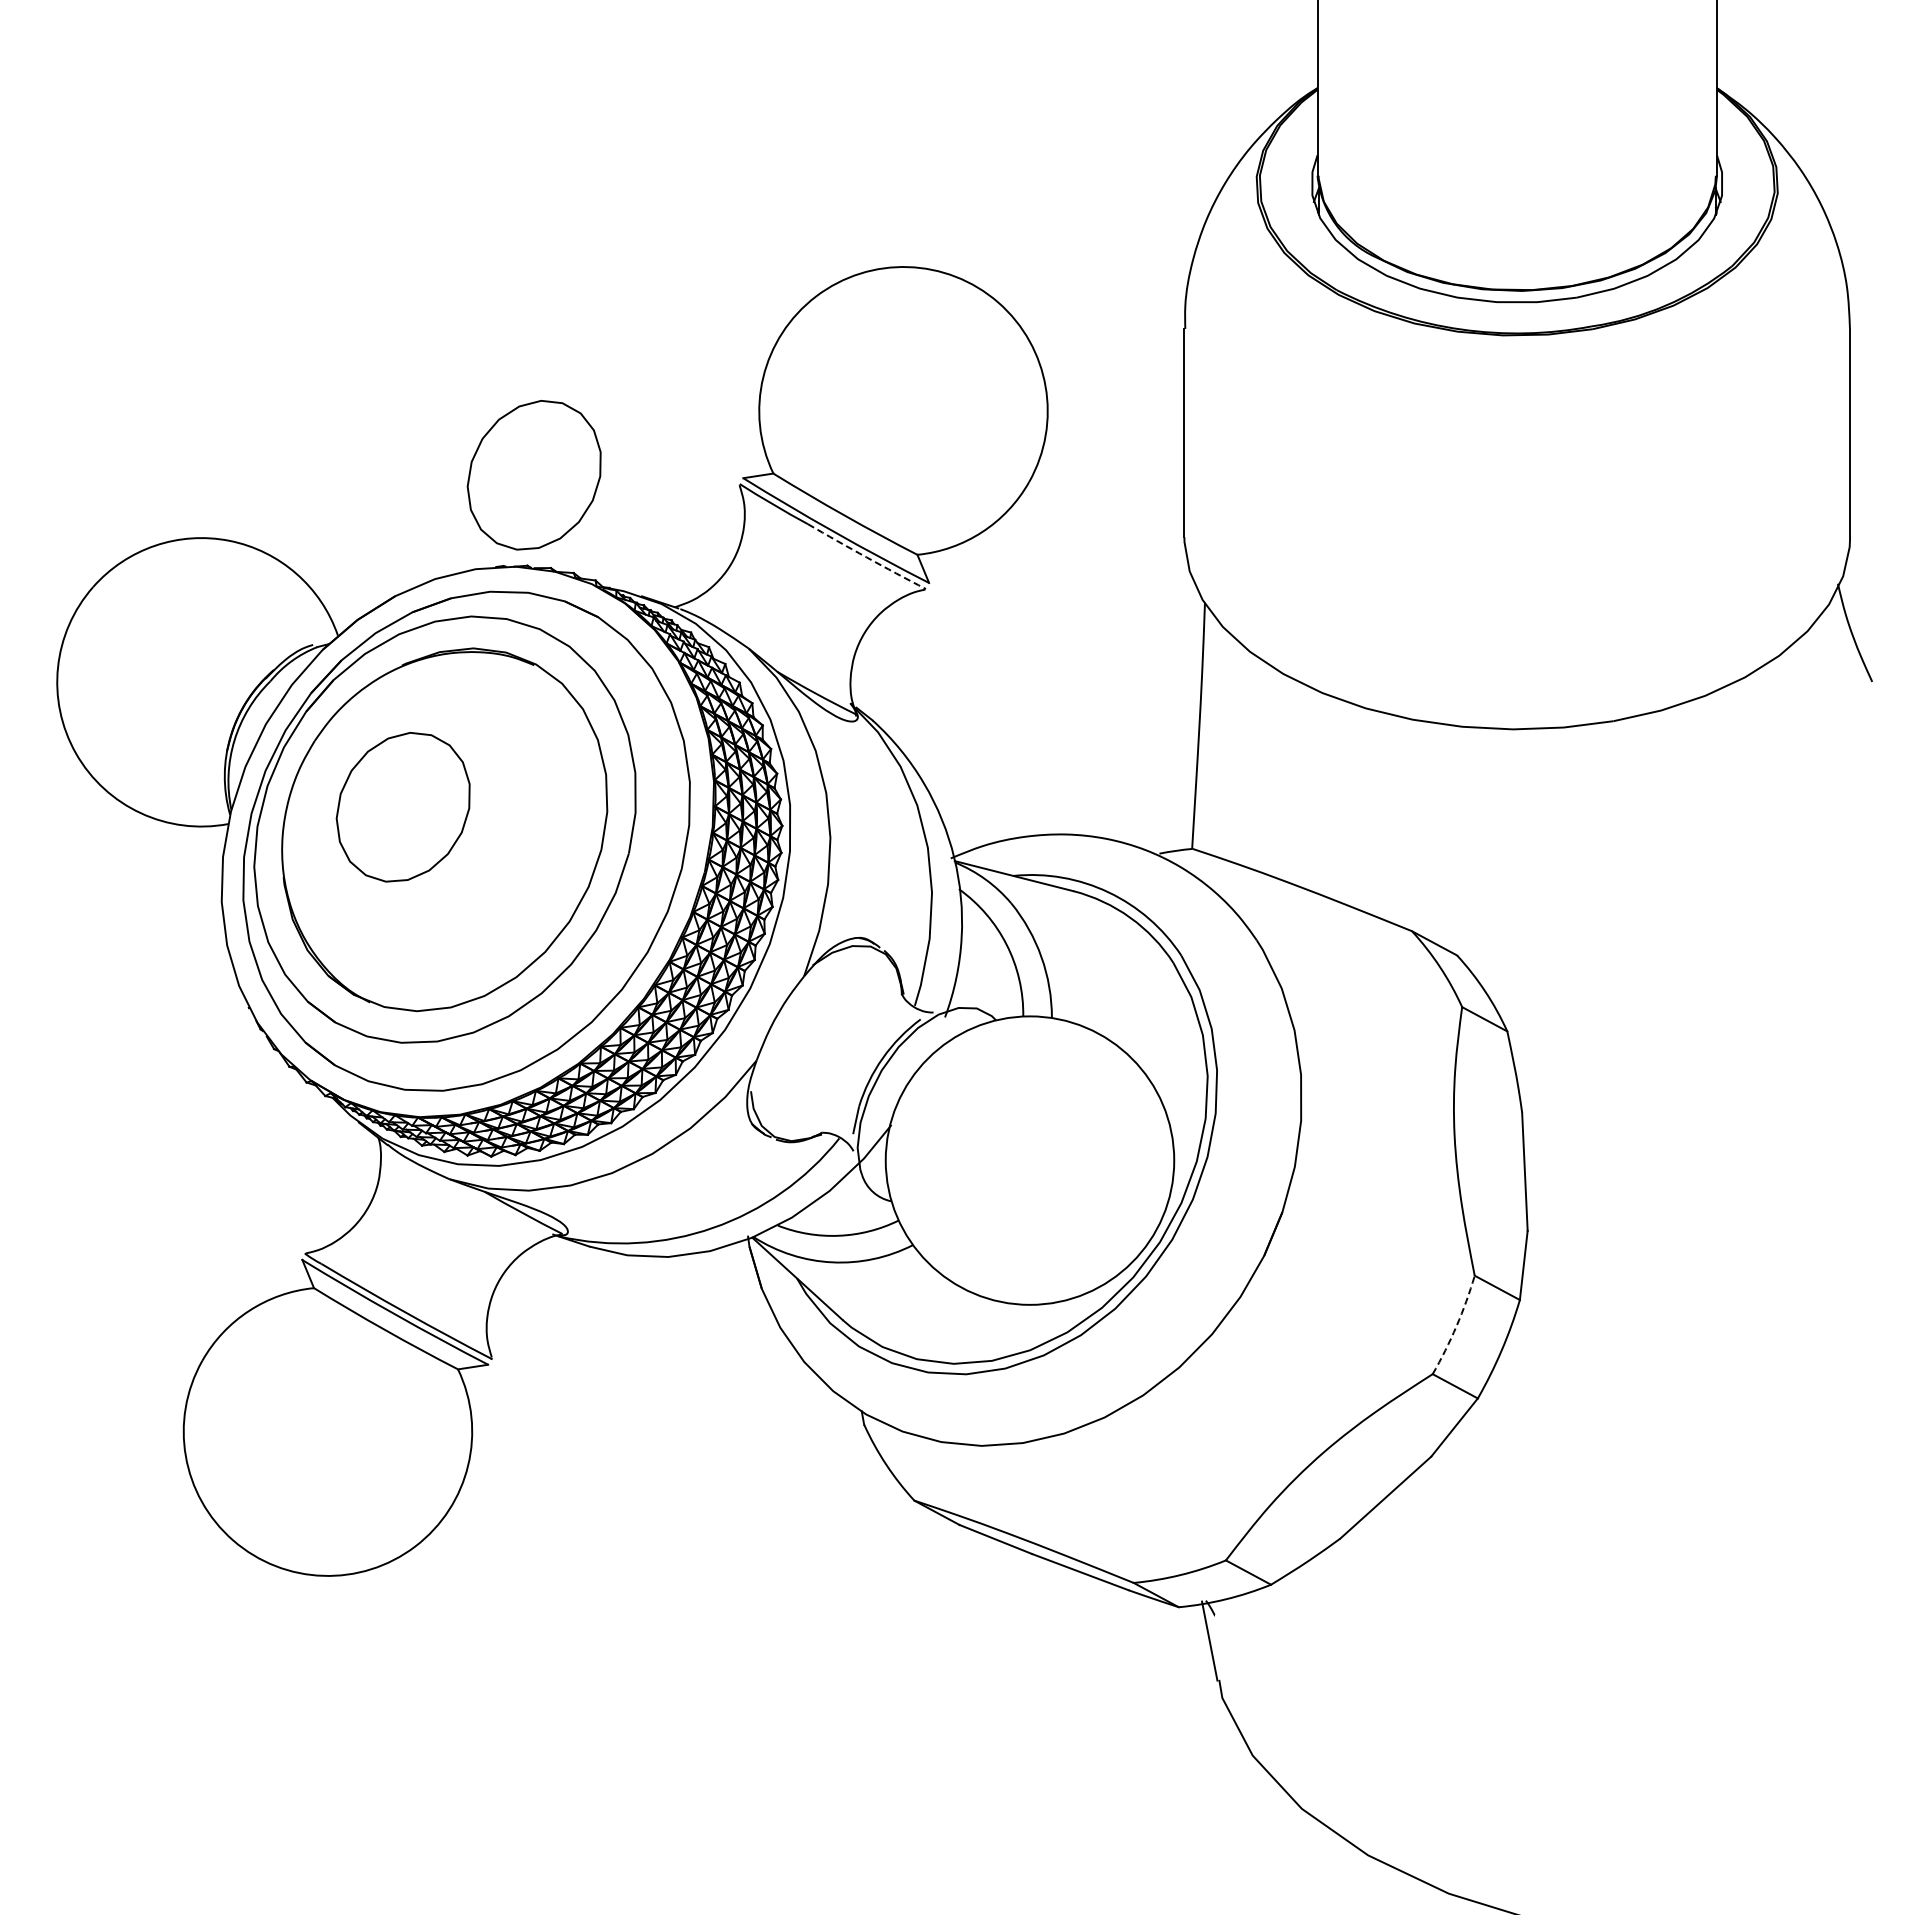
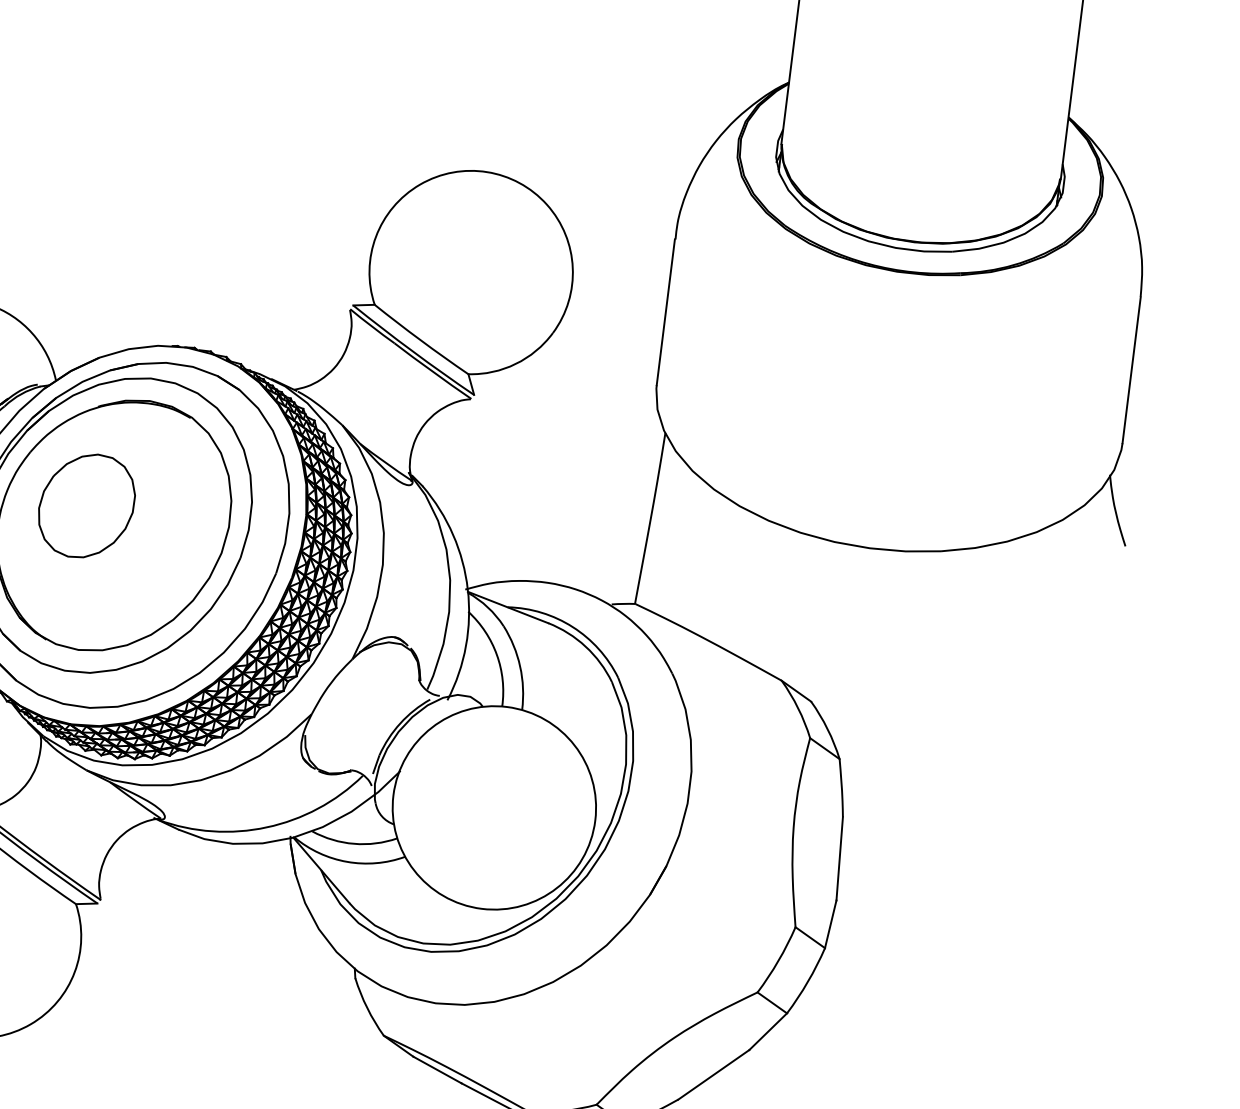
part: (533, 475) -> (206, 285), removed
arc: (866, 557) -> (432, 371), dashed -> solid
arc: (1456, 1326) -> (778, 961), dashed -> solid

